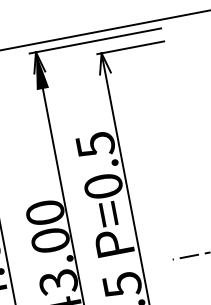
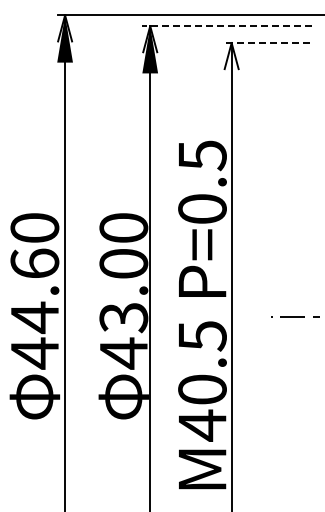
line: (95, 41) -> (226, 26), solid -> dashed
line: (131, 48) -> (269, 43), solid -> dashed

